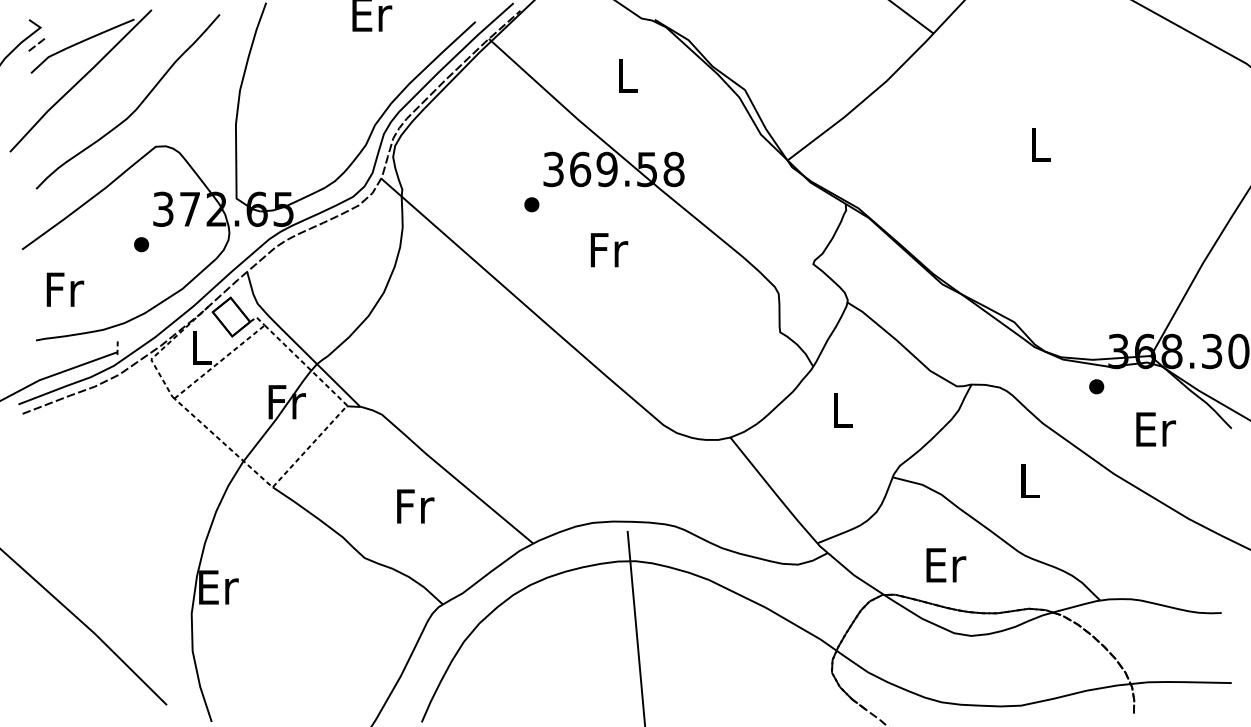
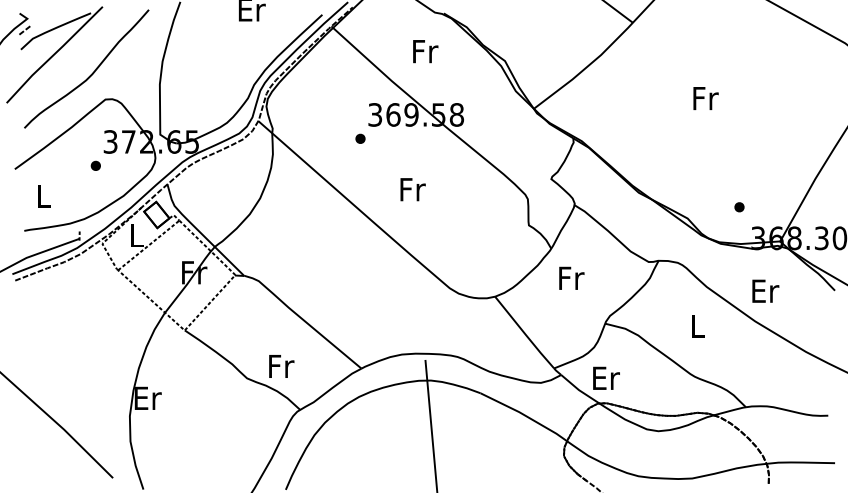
text: (627, 75) -> (425, 51), L -> Fr
text: (1040, 145) -> (705, 98), L -> Fr
text: (608, 249) -> (412, 189), moved
text: (64, 289) -> (43, 196), Fr -> L
part: (1096, 387) -> (739, 207), moved
text: (843, 409) -> (571, 277), L -> Fr
text: (1155, 428) -> (765, 290), moved
text: (415, 506) -> (281, 366), moved
text: (946, 564) -> (606, 377), moved

